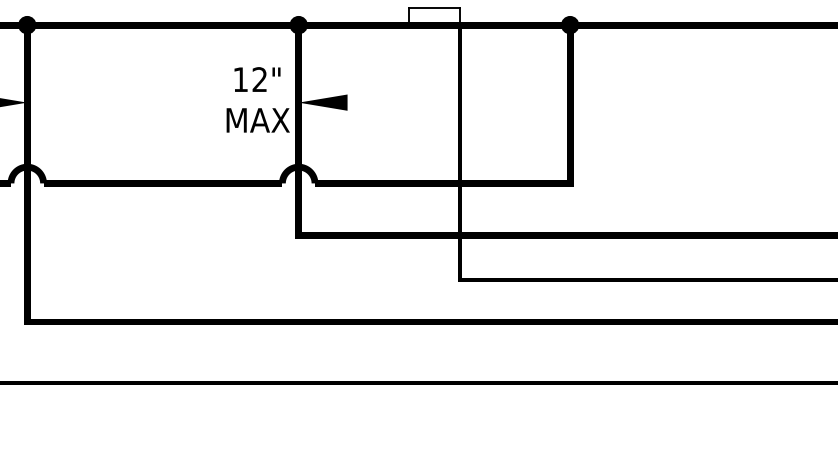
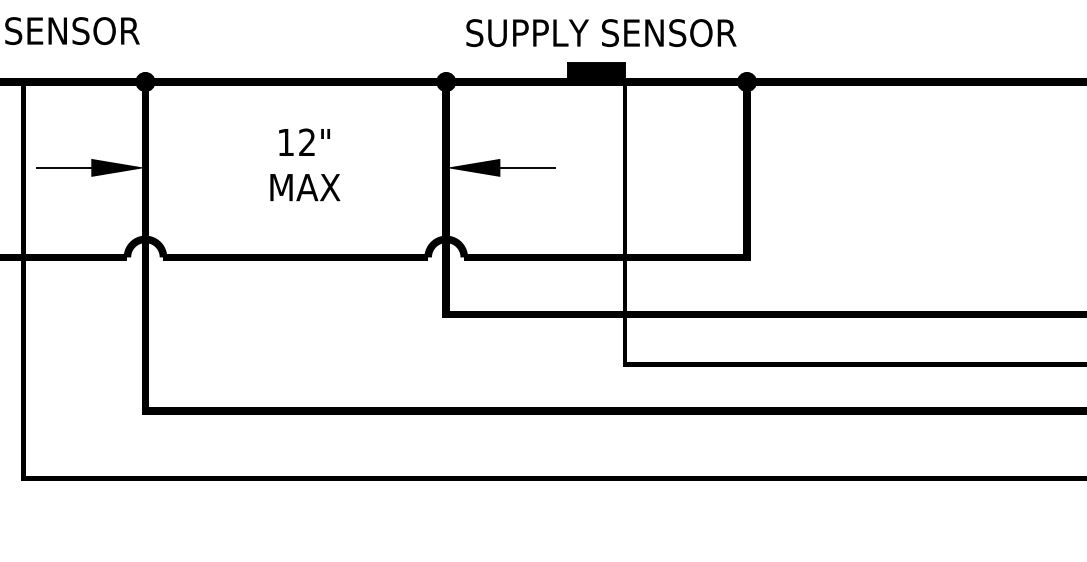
fill: (434, 16) -> (596, 72), added
text: (258, 99) -> (305, 164), moved
line: (372, 102) -> (527, 167), added

